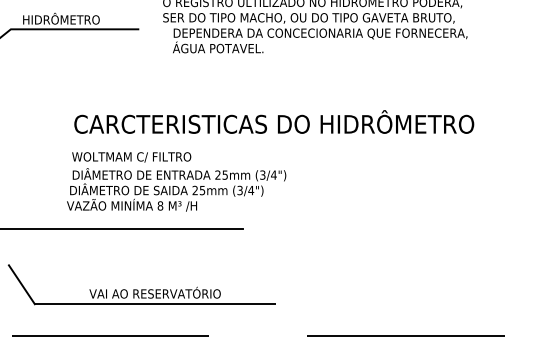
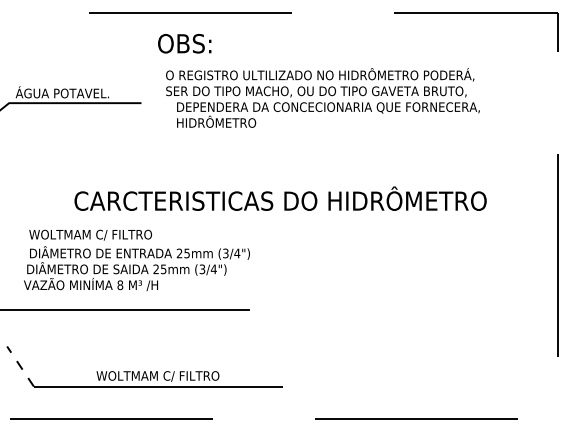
text: (61, 18) -> (61, 92), HIDRÔMETRO -> ÁGUA POTAVEL.
text: (217, 47) -> (222, 121), ÁGUA POTAVEL. -> HIDRÔMETRO
text: (176, 181) -> (136, 260), moved
line: (21, 284) -> (20, 366), solid -> dashed
text: (154, 292) -> (157, 374), VAI AO RESERVATÓRIO -> WOLTMAM C/ FILTRO

